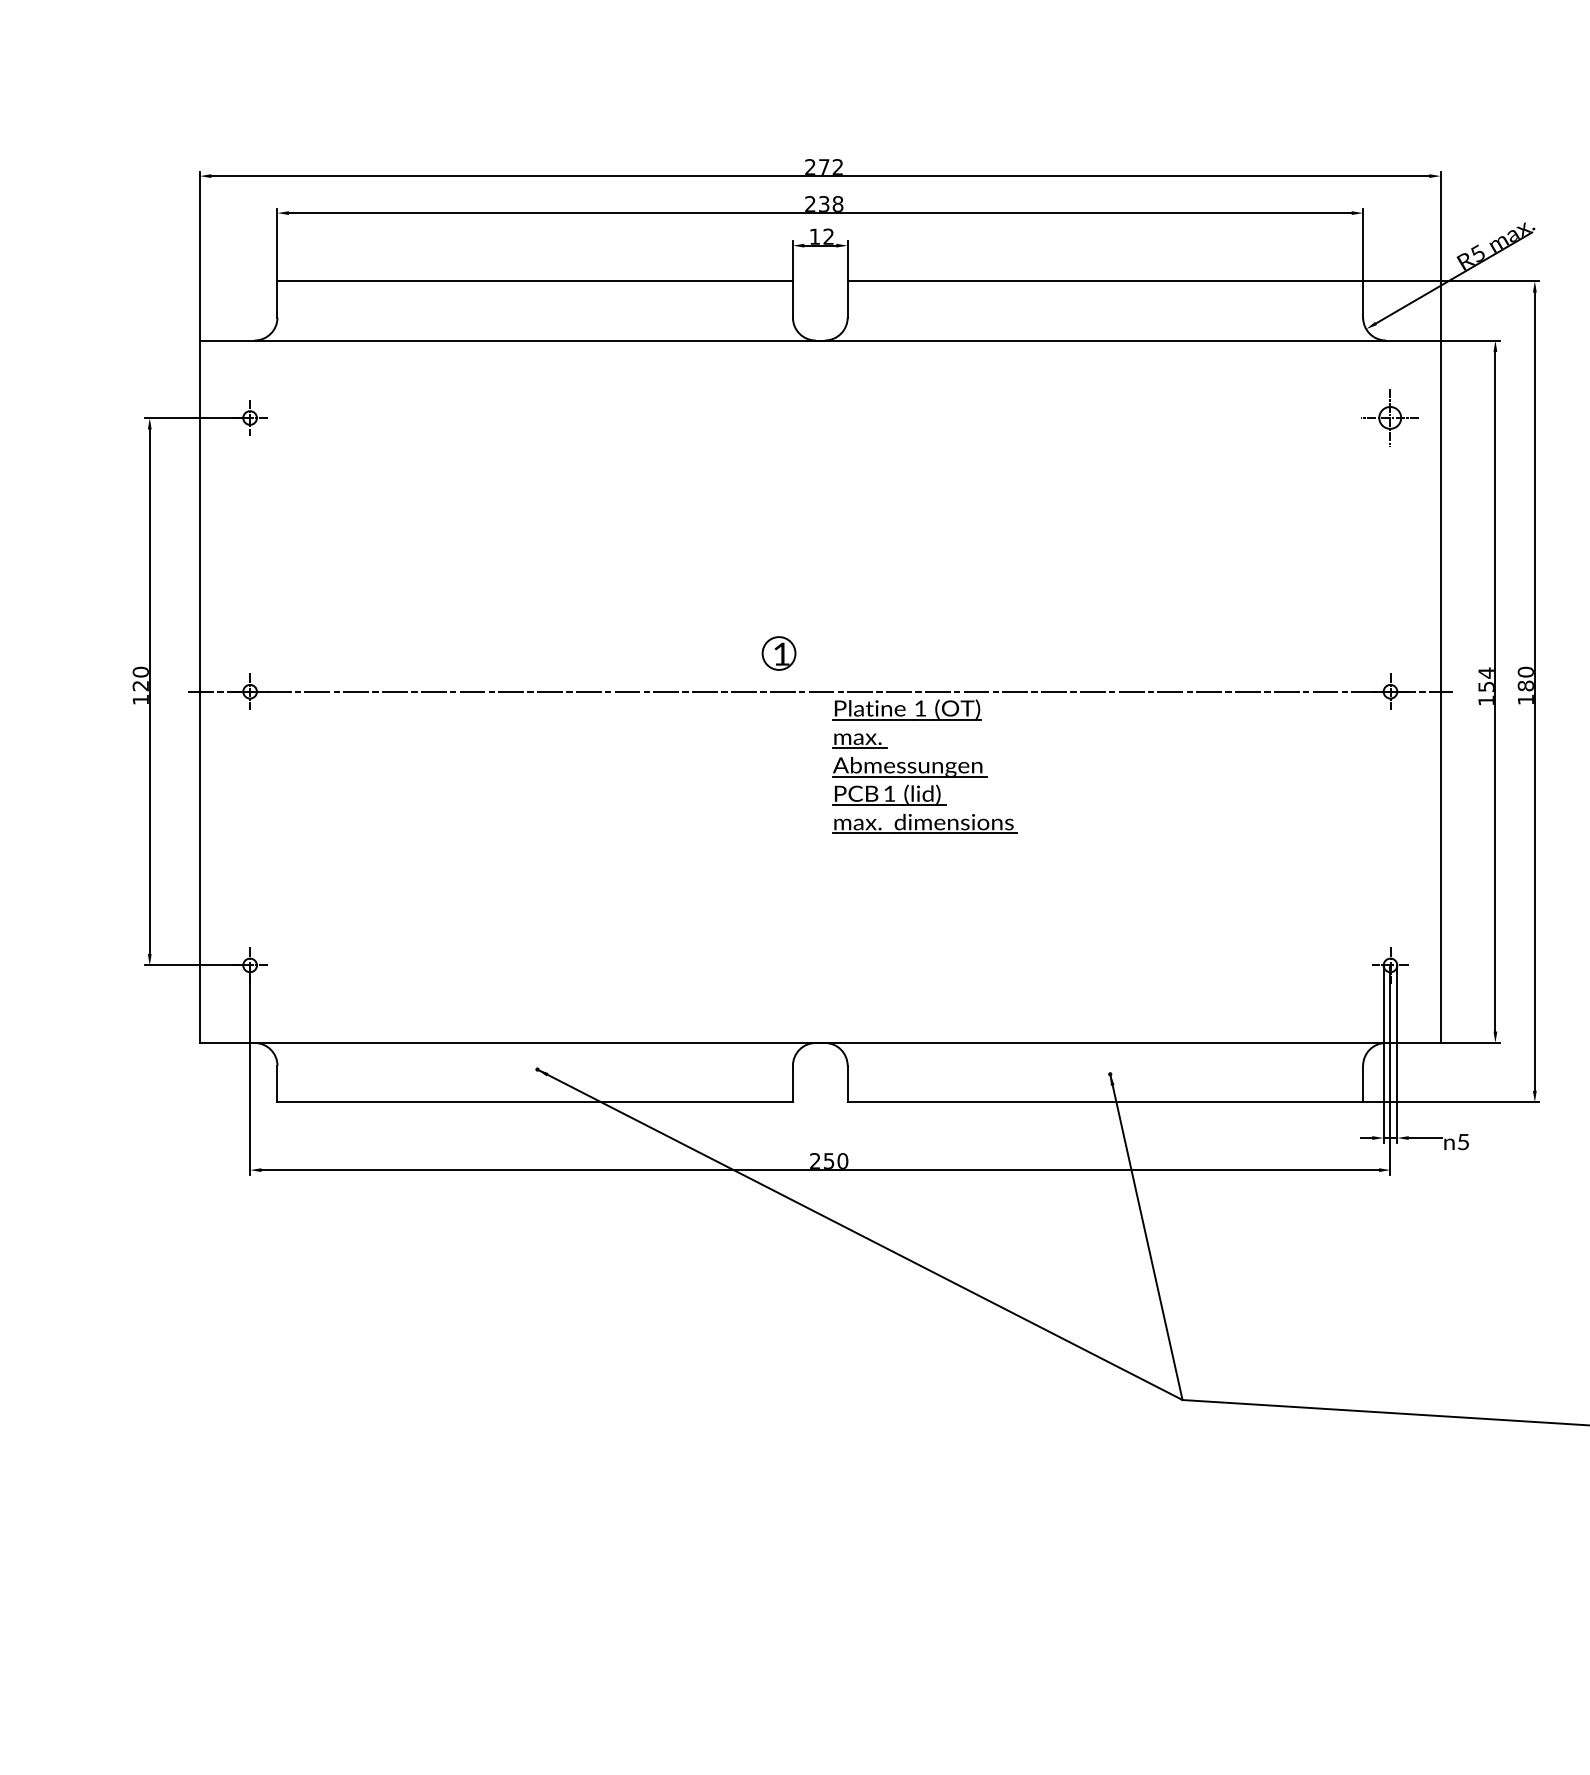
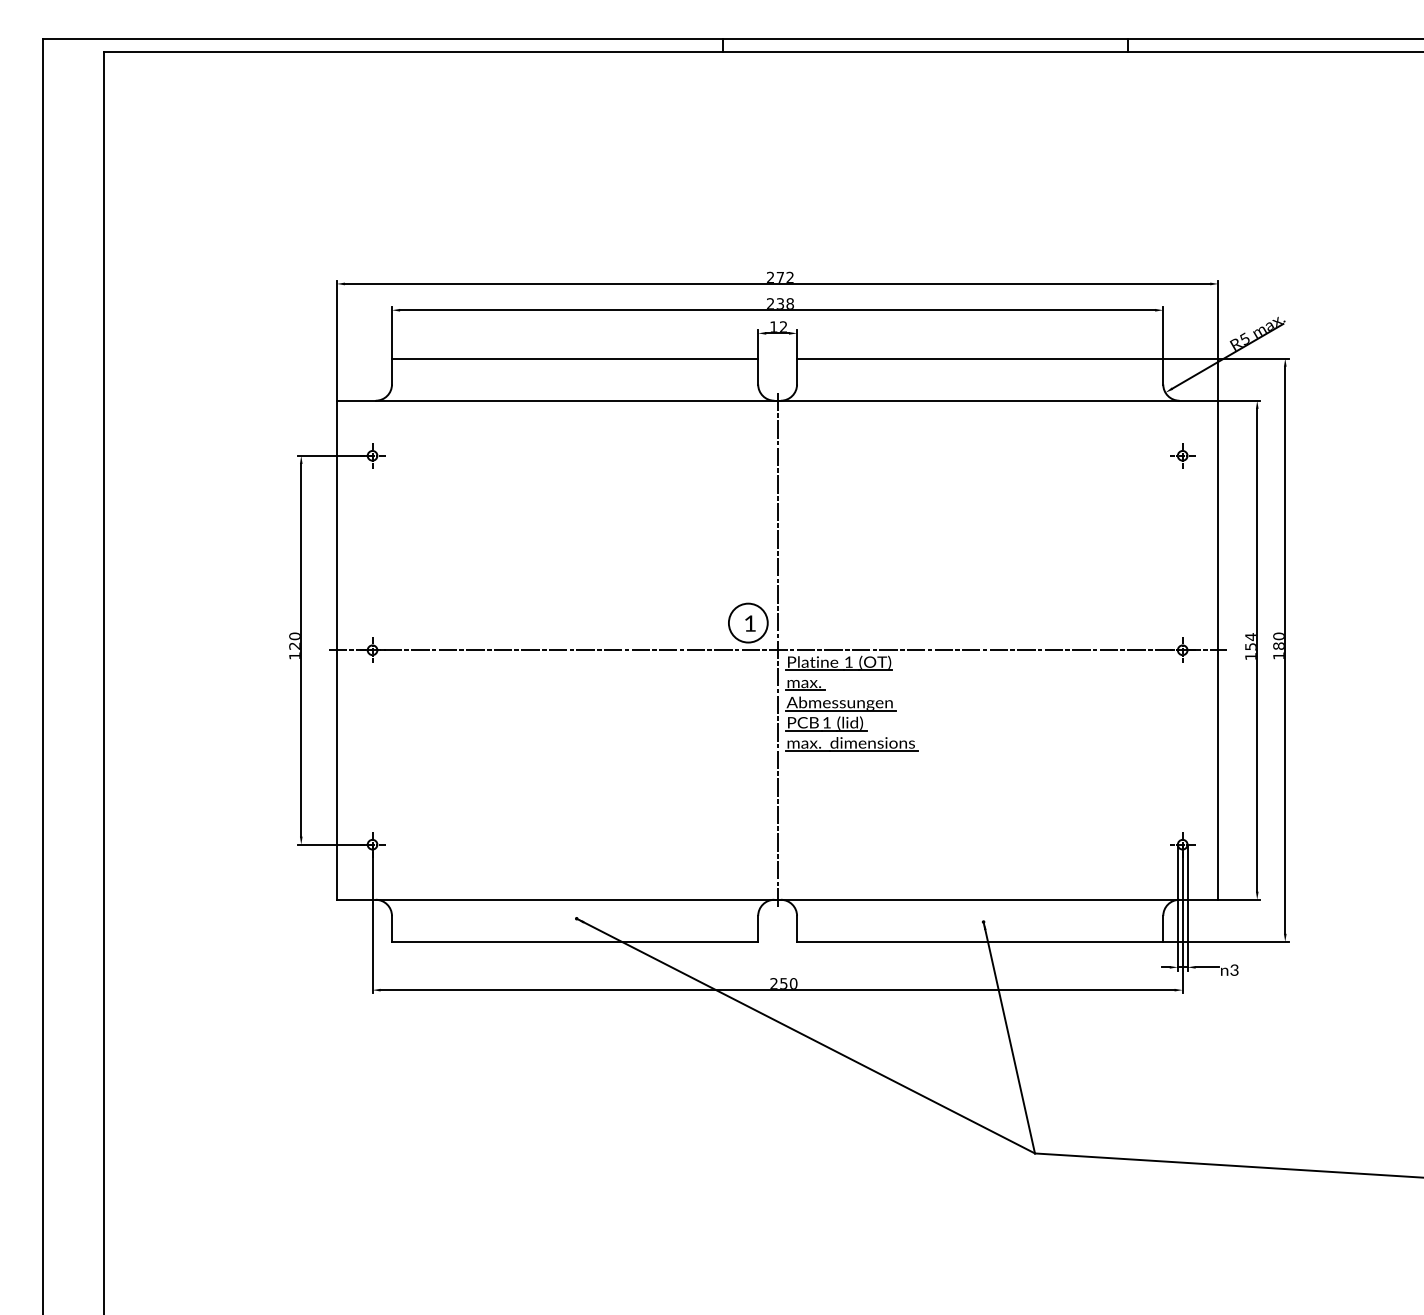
part: (1390, 417) -> (1182, 455), size x0.62
circle: (777, 652) -> (747, 622), size x1.67
line: (820, 690) -> (777, 649), added
text: (1463, 1141) -> (1234, 969), 5 -> 3

